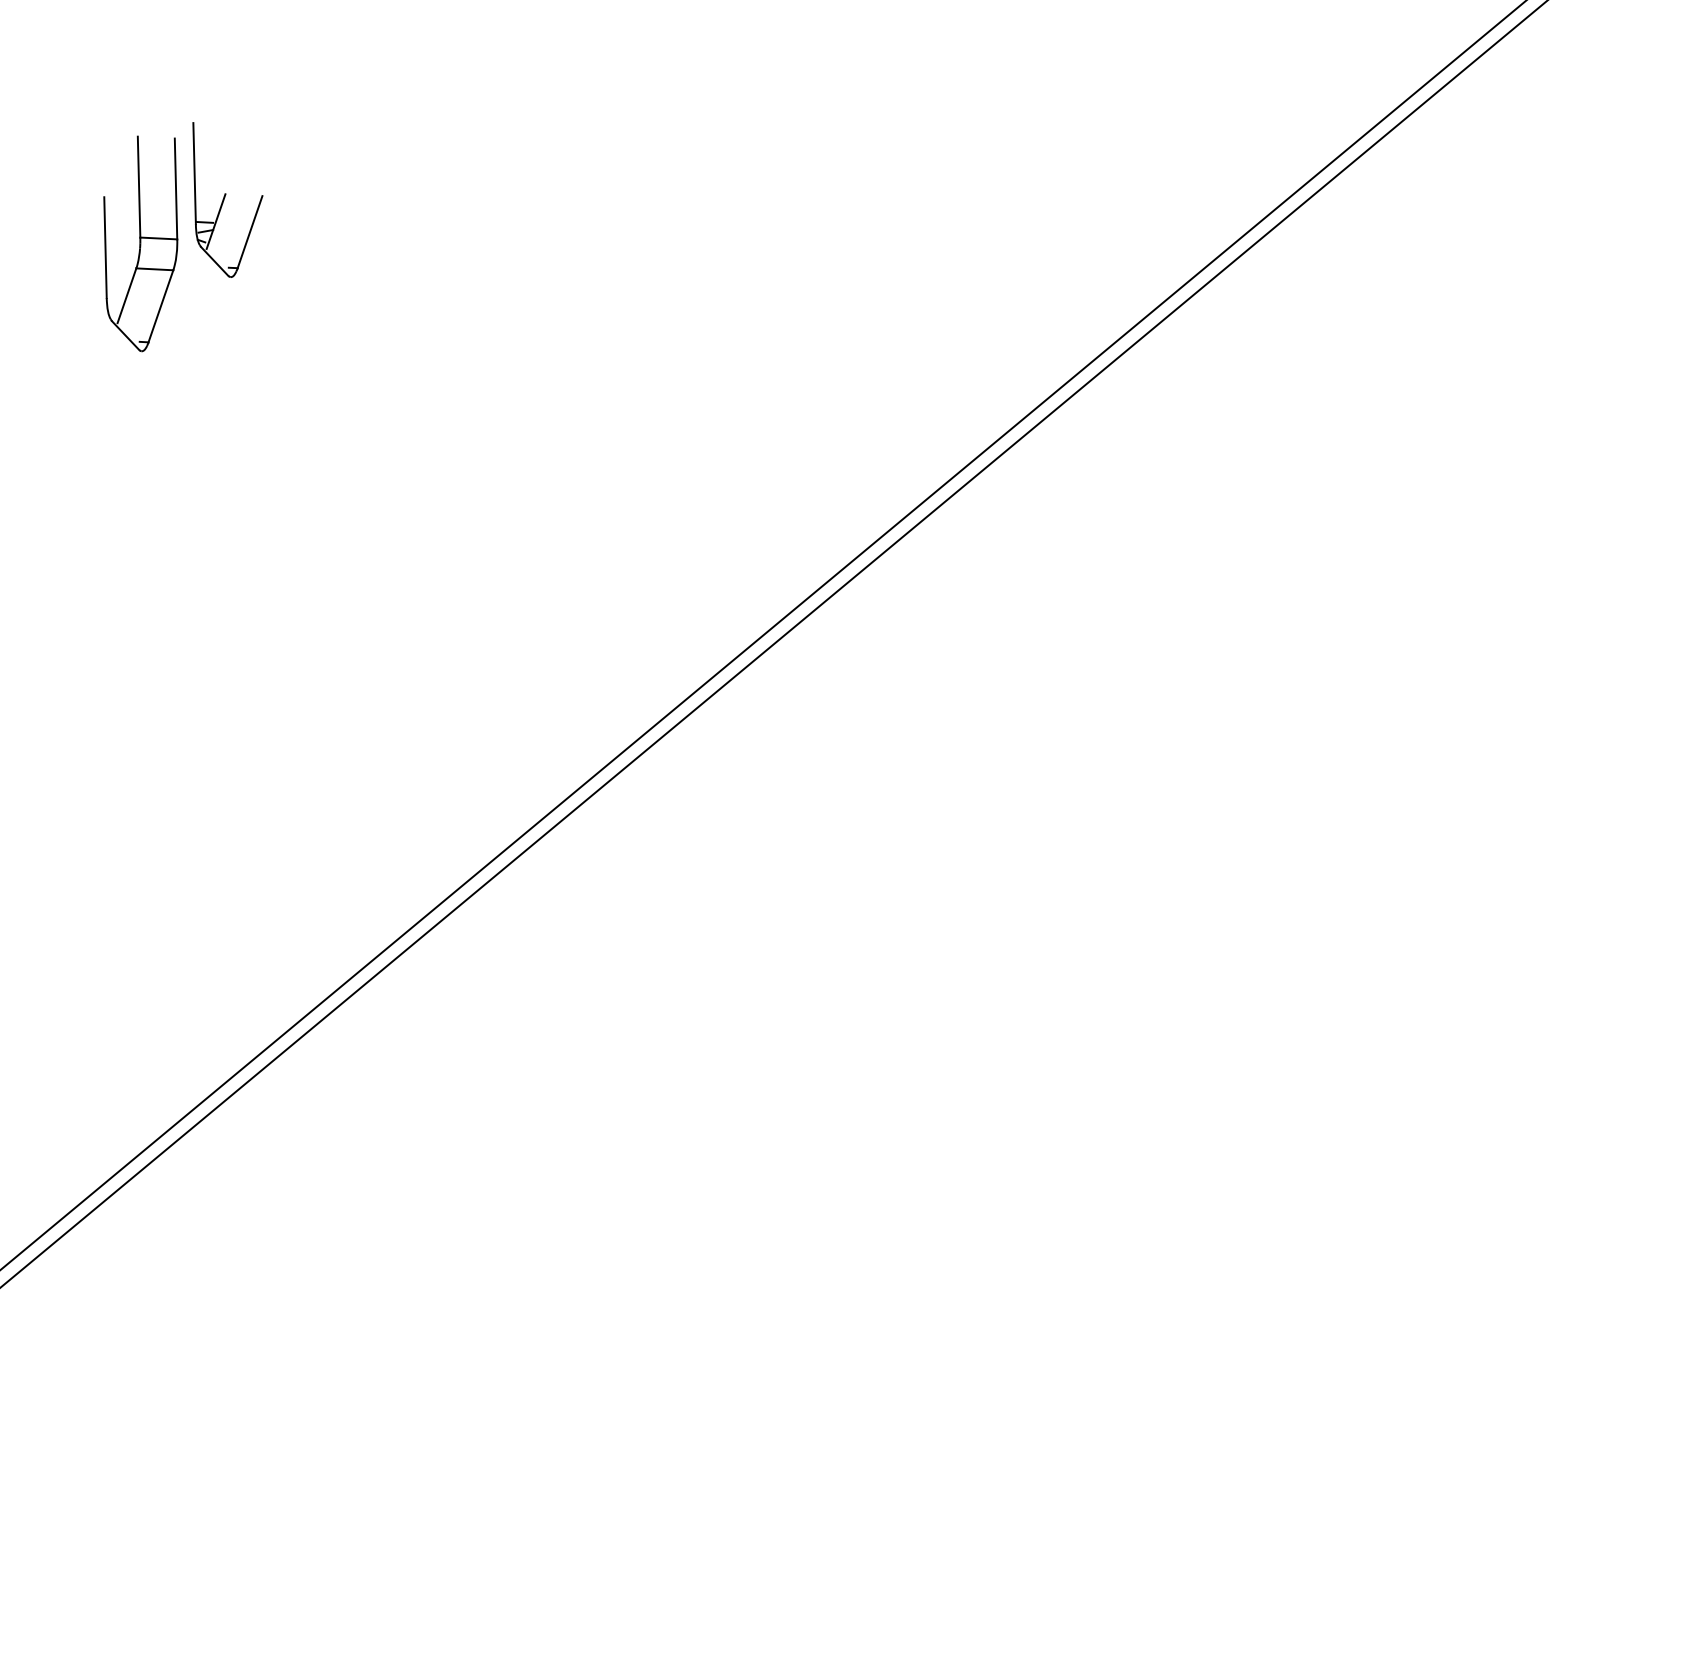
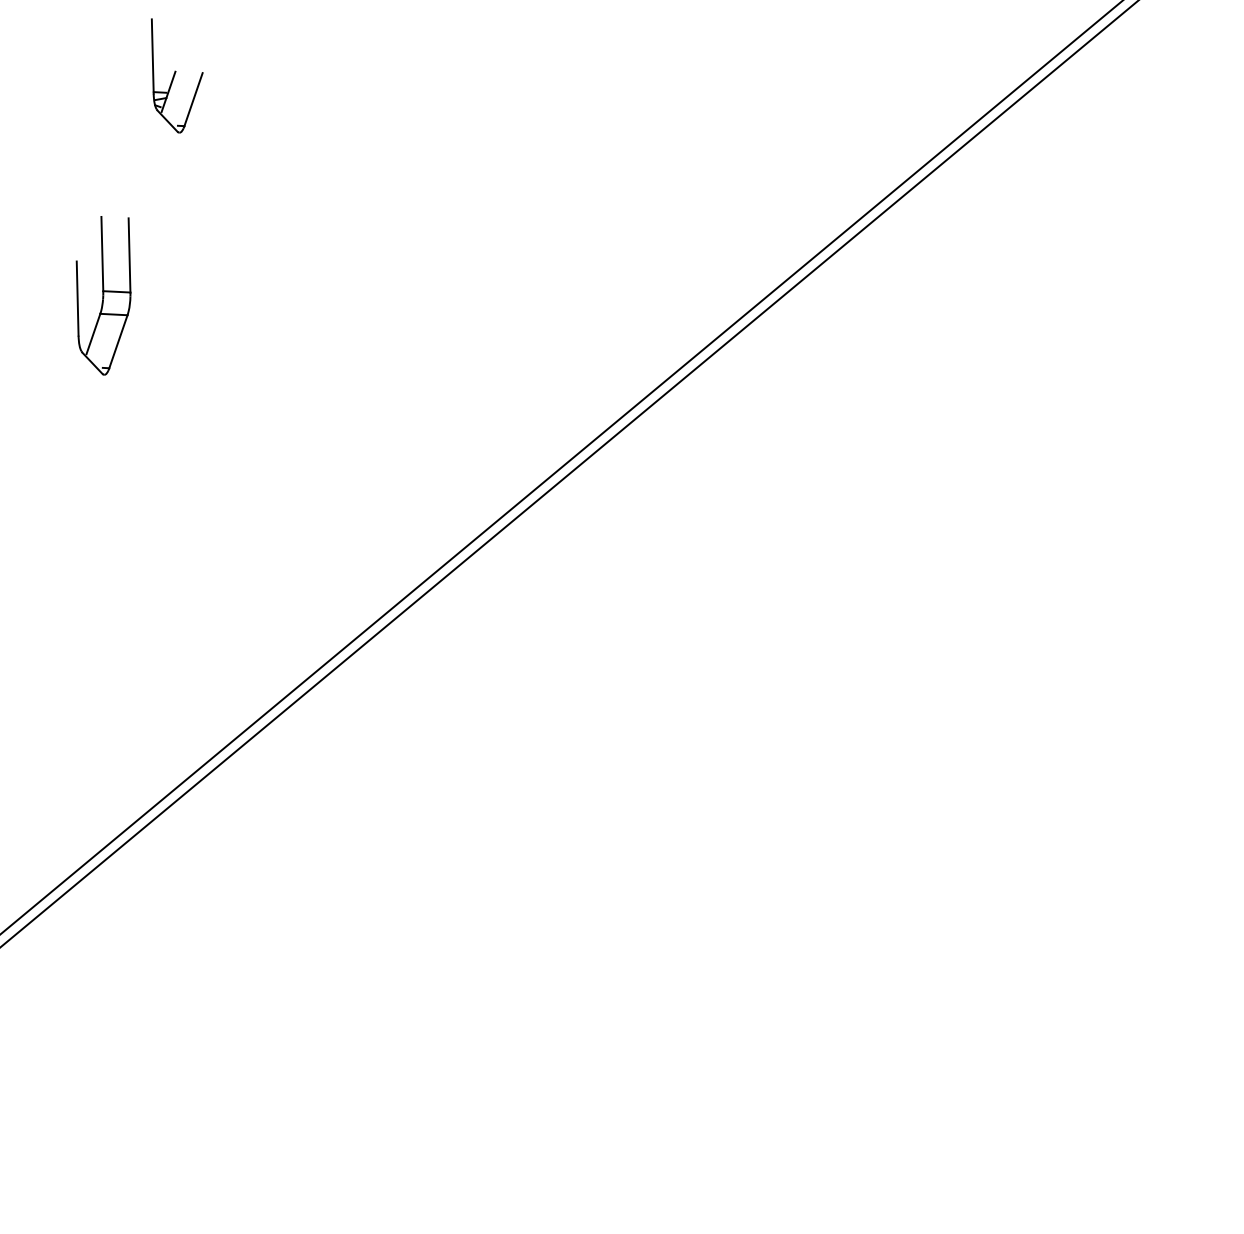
part: (227, 199) -> (176, 75), moved
part: (140, 243) -> (103, 295), moved

